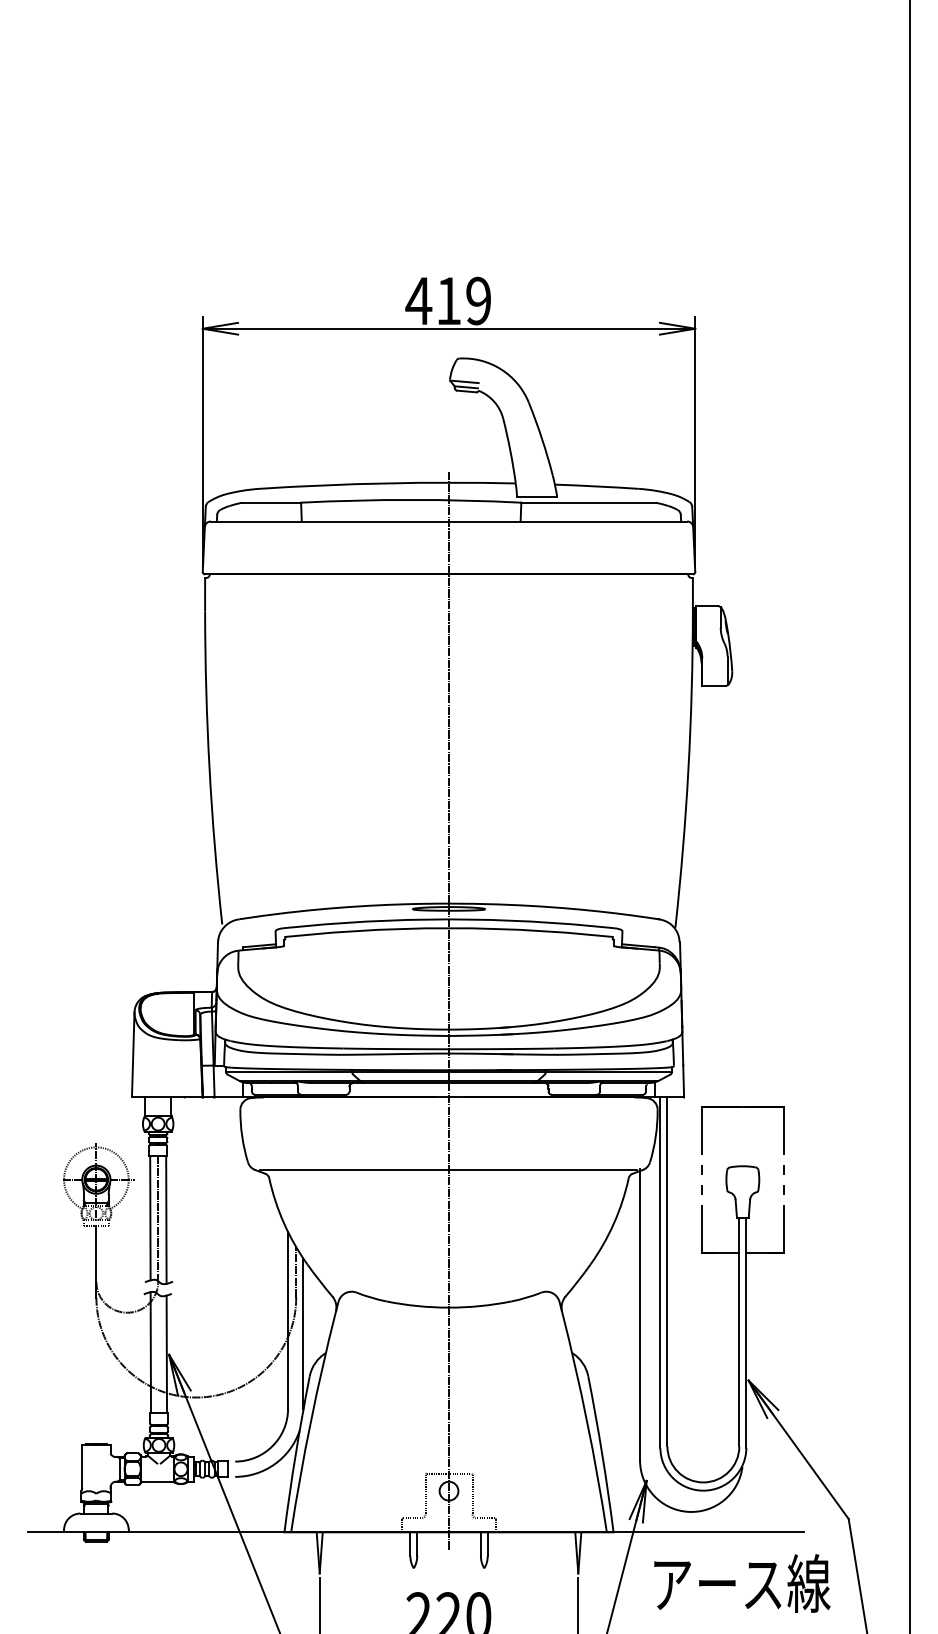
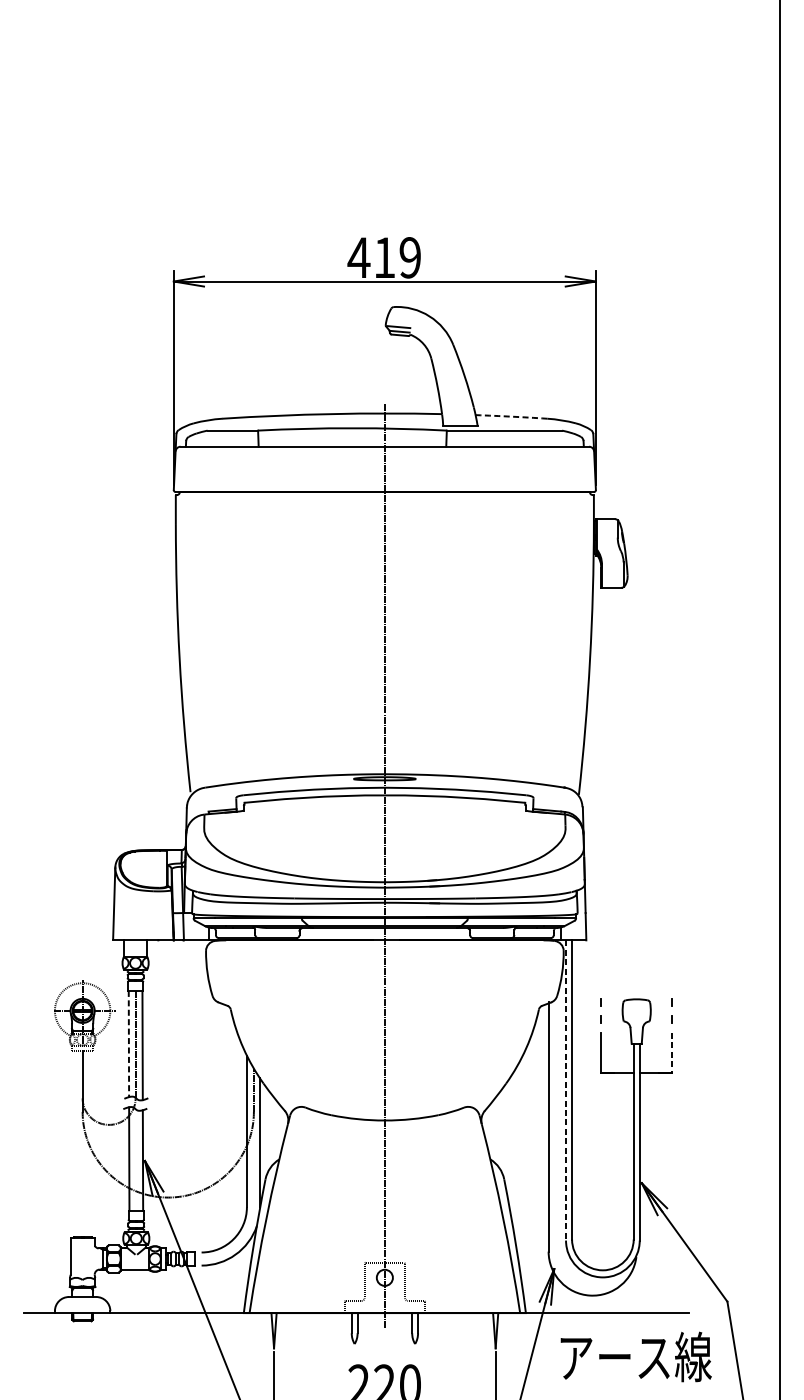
arc: (596, 486) -> (511, 416), solid -> dashed
part: (742, 1107) -> (636, 948), removed
line: (448, 1169) -> (384, 1002), removed
line: (150, 1218) -> (129, 1044), solid -> dashed
line: (783, 1229) -> (671, 1053), solid -> dashed
line: (660, 1273) -> (566, 1091), solid -> dashed

